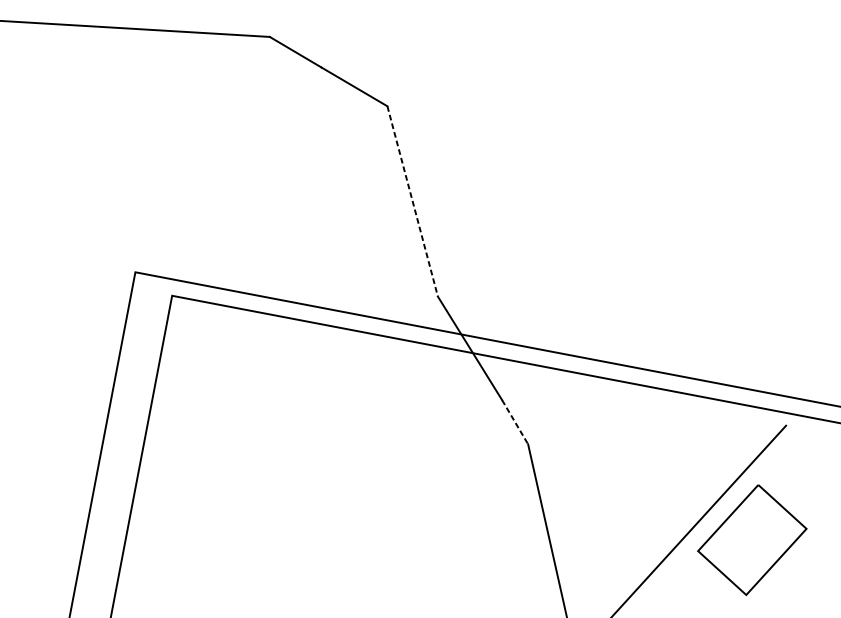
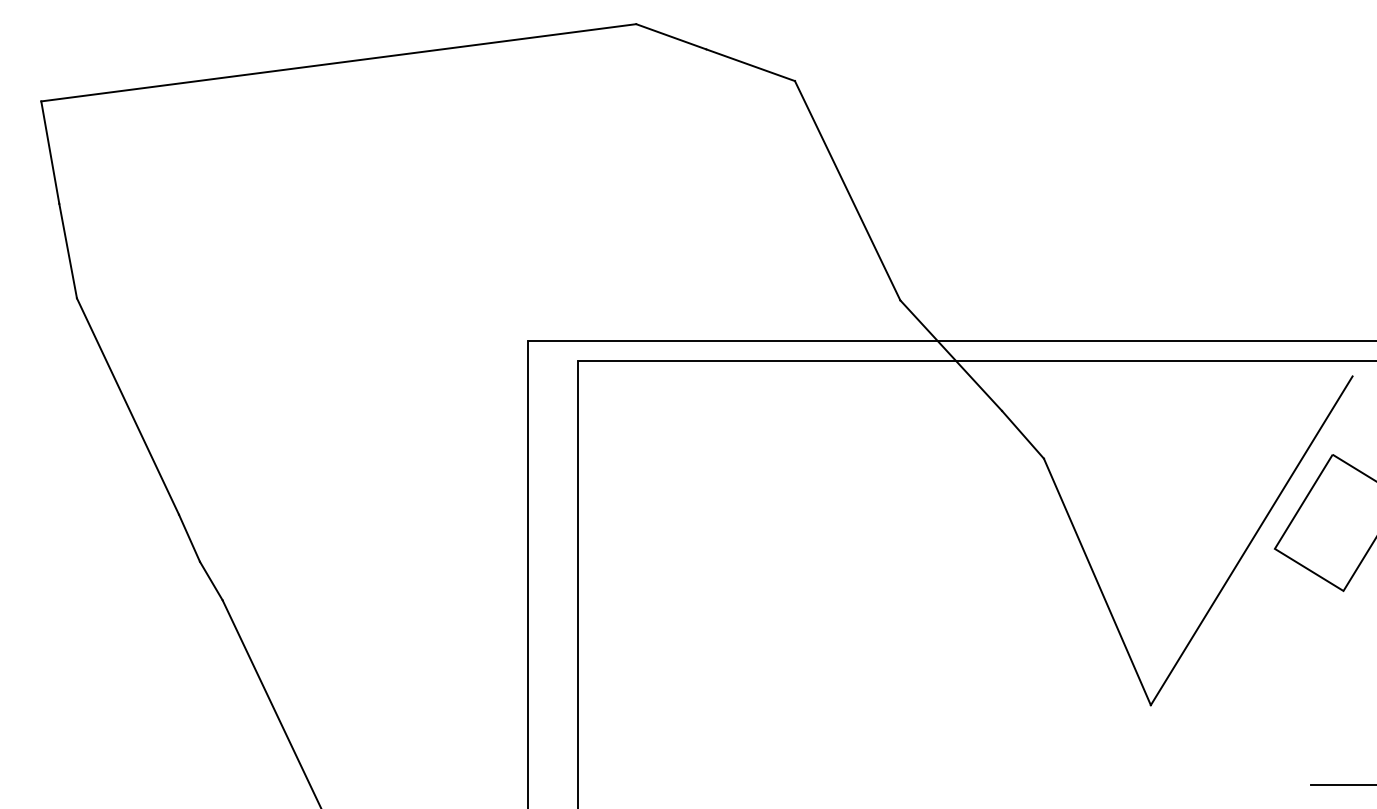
line: (412, 201) -> (847, 190), dashed -> solid
line: (515, 422) -> (1023, 434), dashed -> solid

